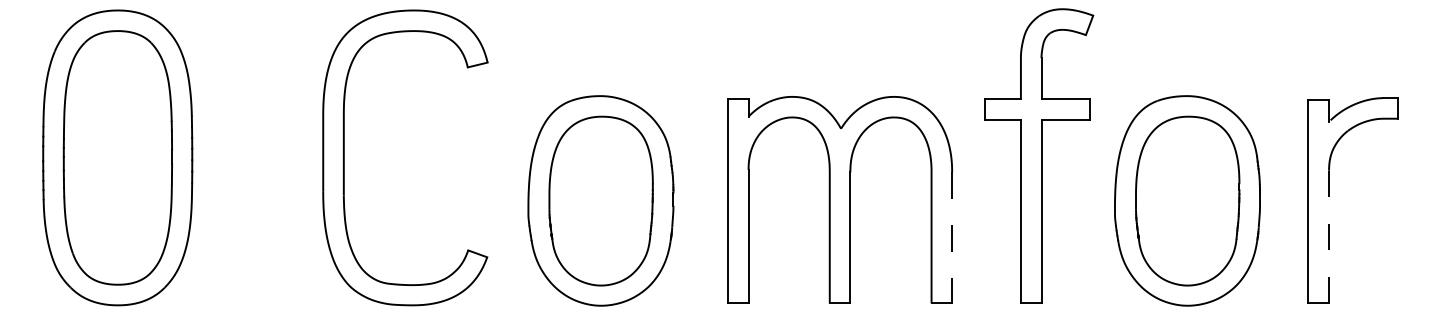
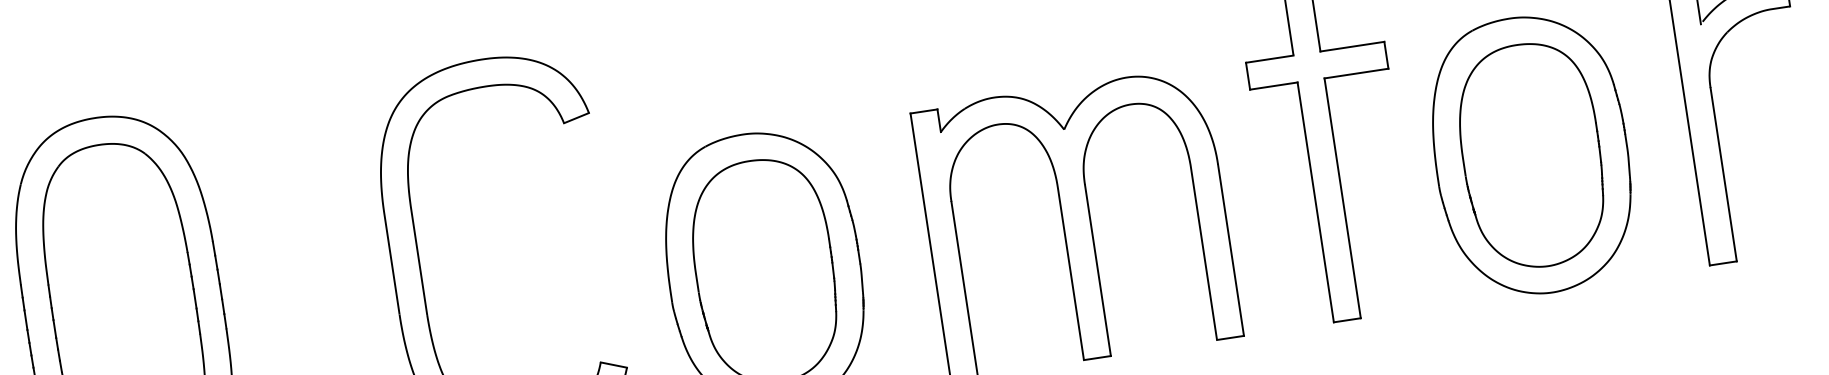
line: (1329, 237) -> (1724, 175), dashed -> solid
line: (952, 238) -> (1231, 251), dashed -> solid

